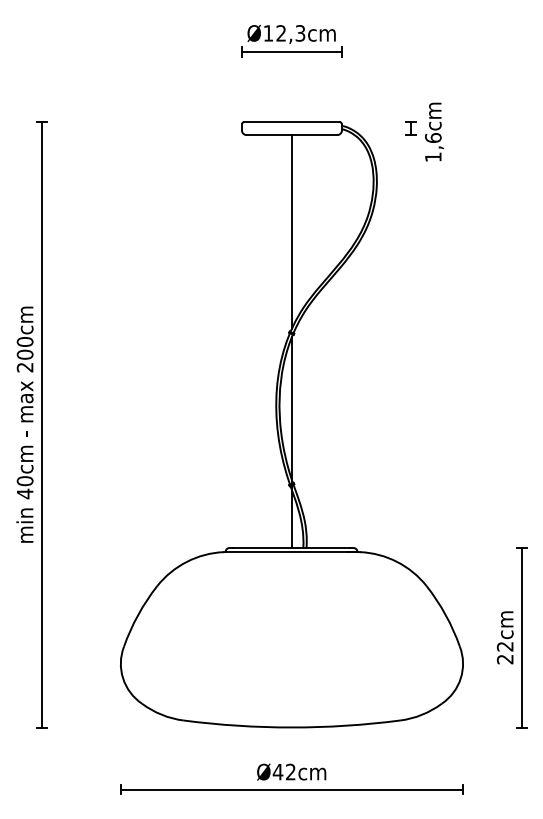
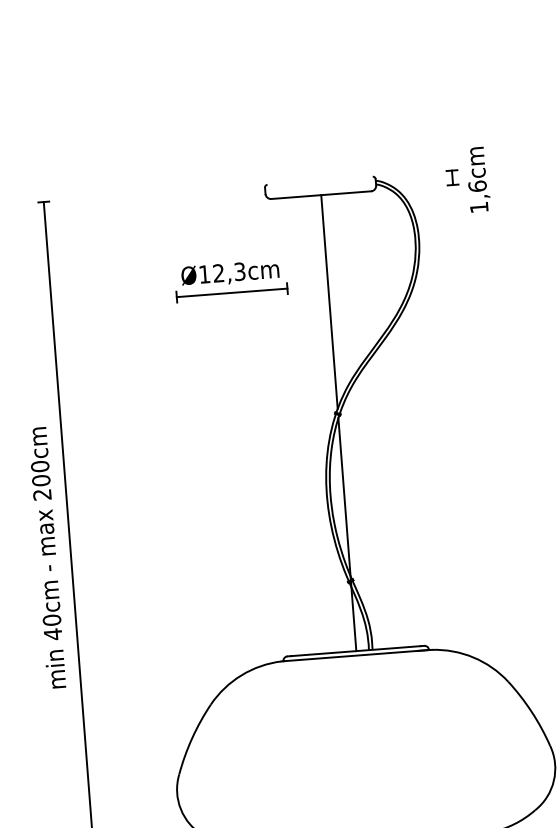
part: (291, 40) -> (230, 280), moved
line: (291, 122) -> (319, 181), removed
text: (24, 424) -> (46, 557), moved

